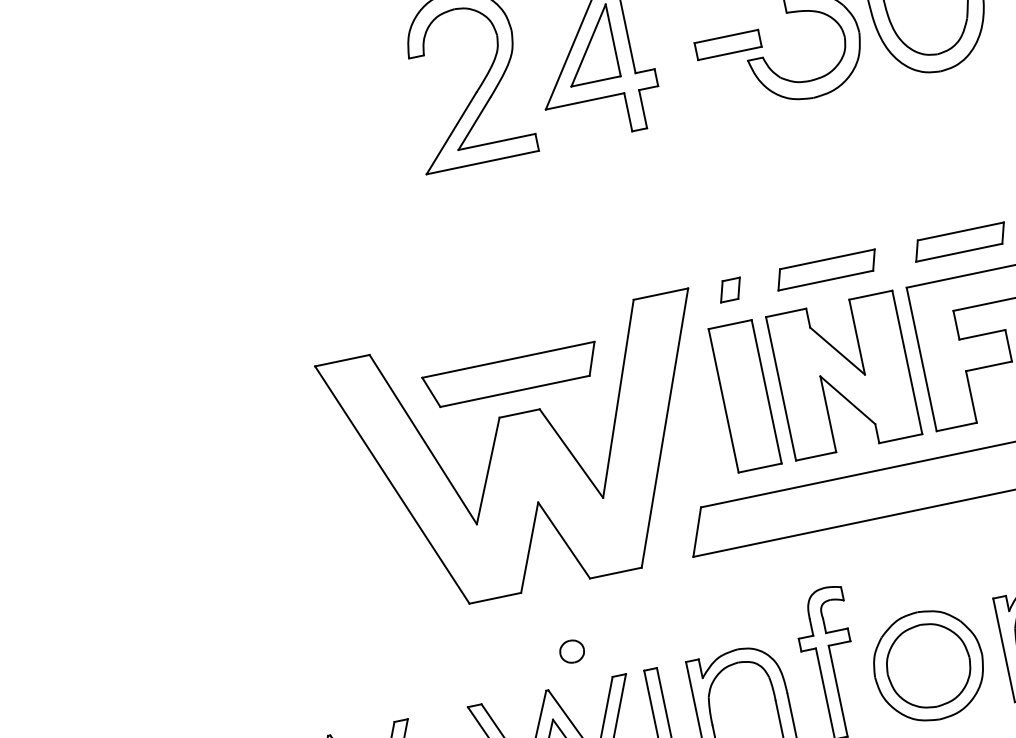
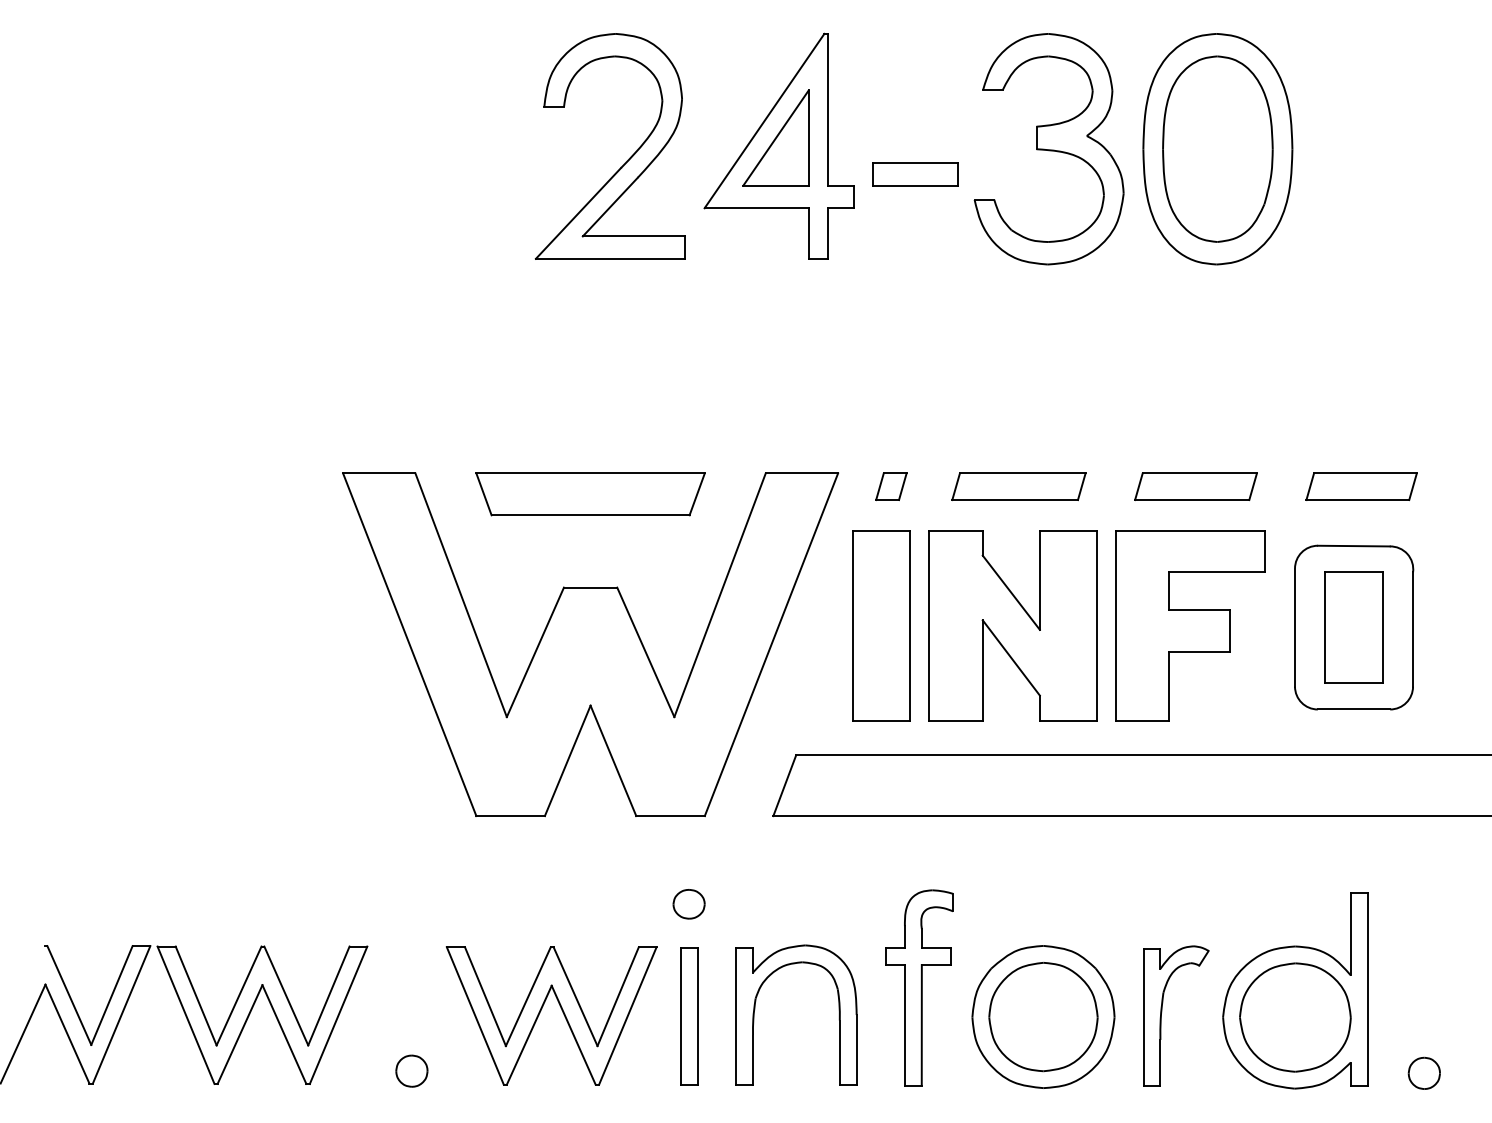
part: (728, 44) -> (915, 174), moved
part: (511, 375) -> (590, 494), moved
part: (571, 651) -> (688, 904), moved

